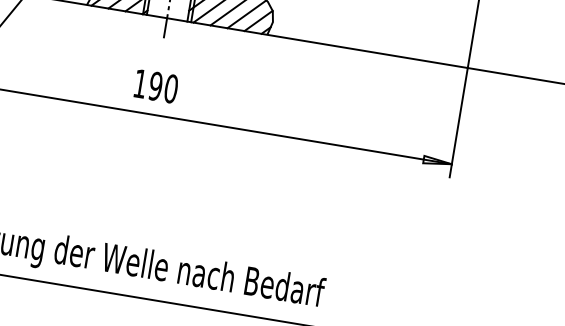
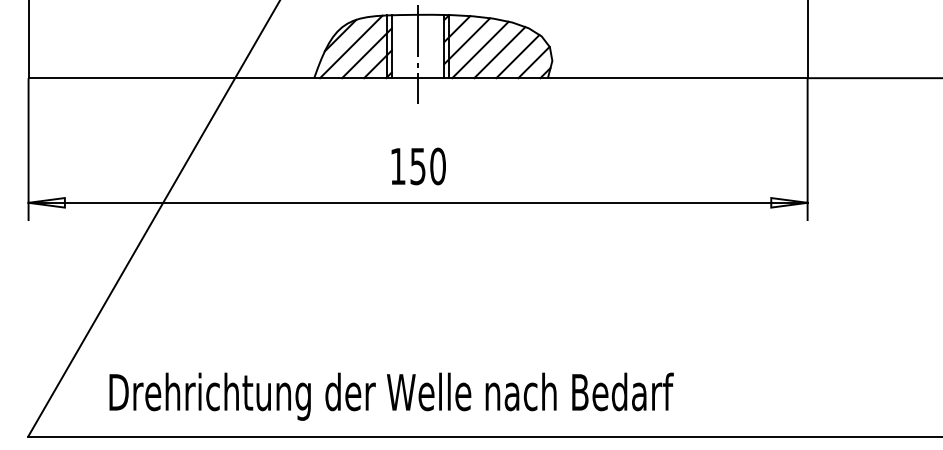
text: (155, 86) -> (417, 166), 190 -> 150

